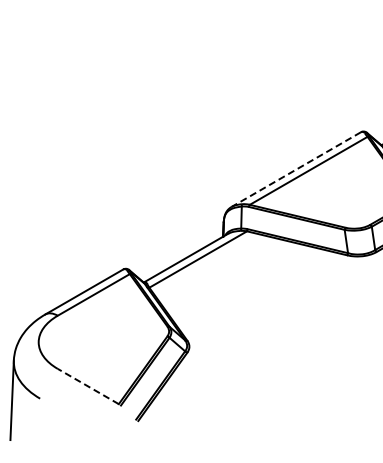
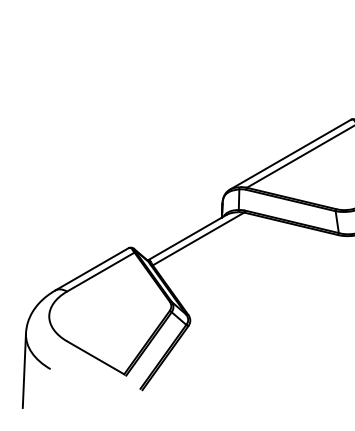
line: (296, 169) -> (290, 154), dashed -> solid
line: (87, 386) -> (94, 357), dashed -> solid

